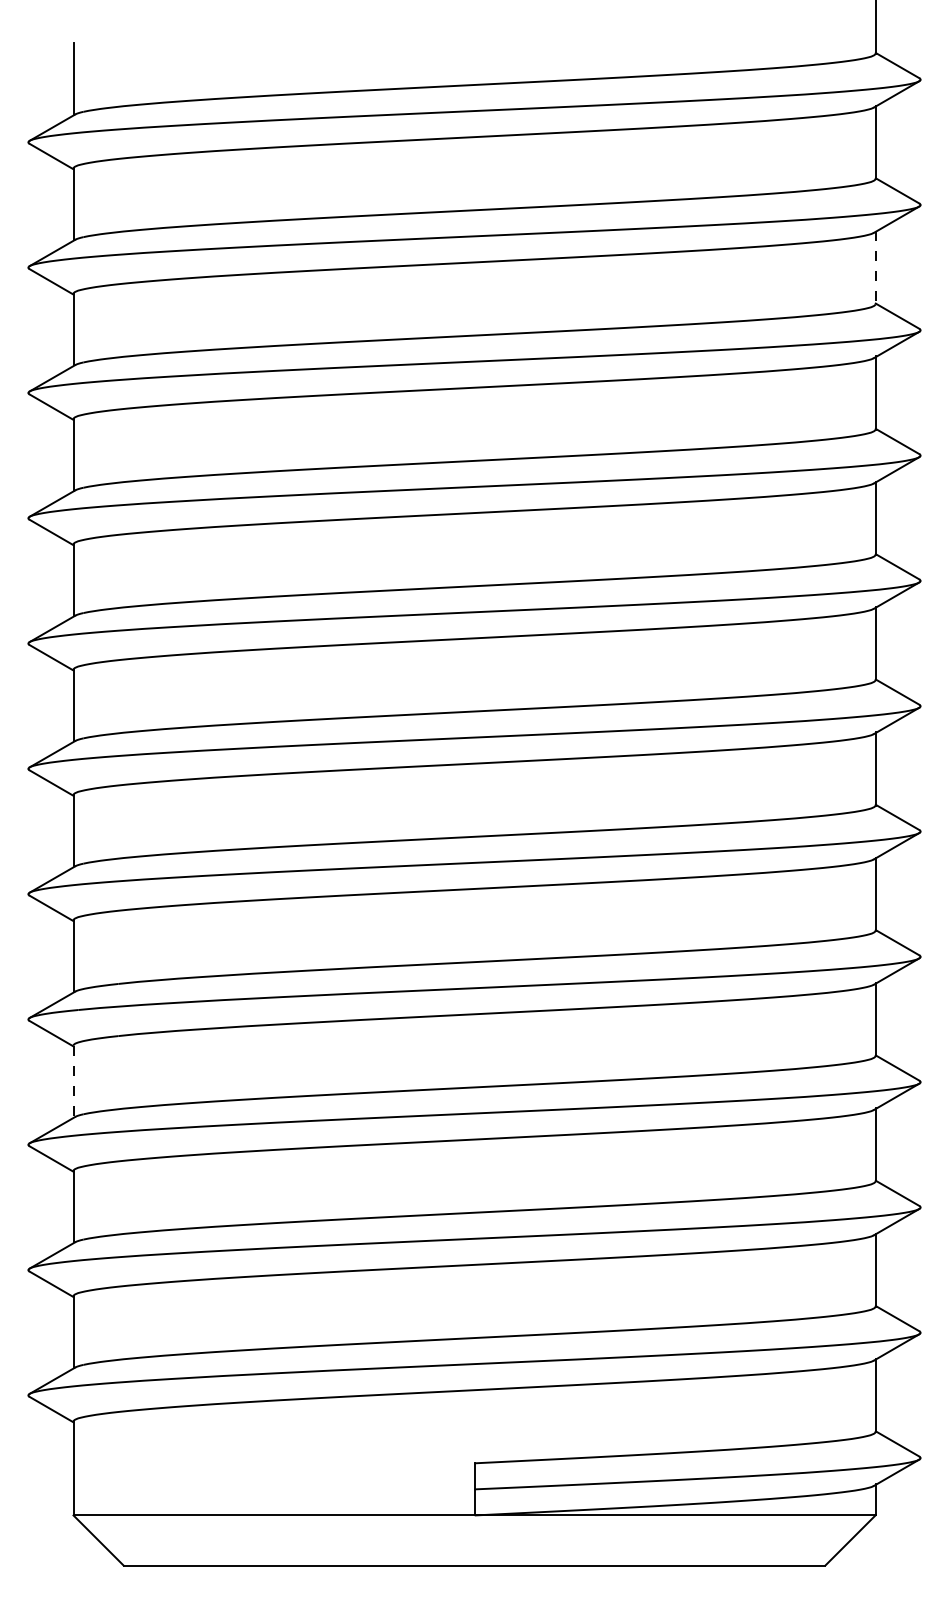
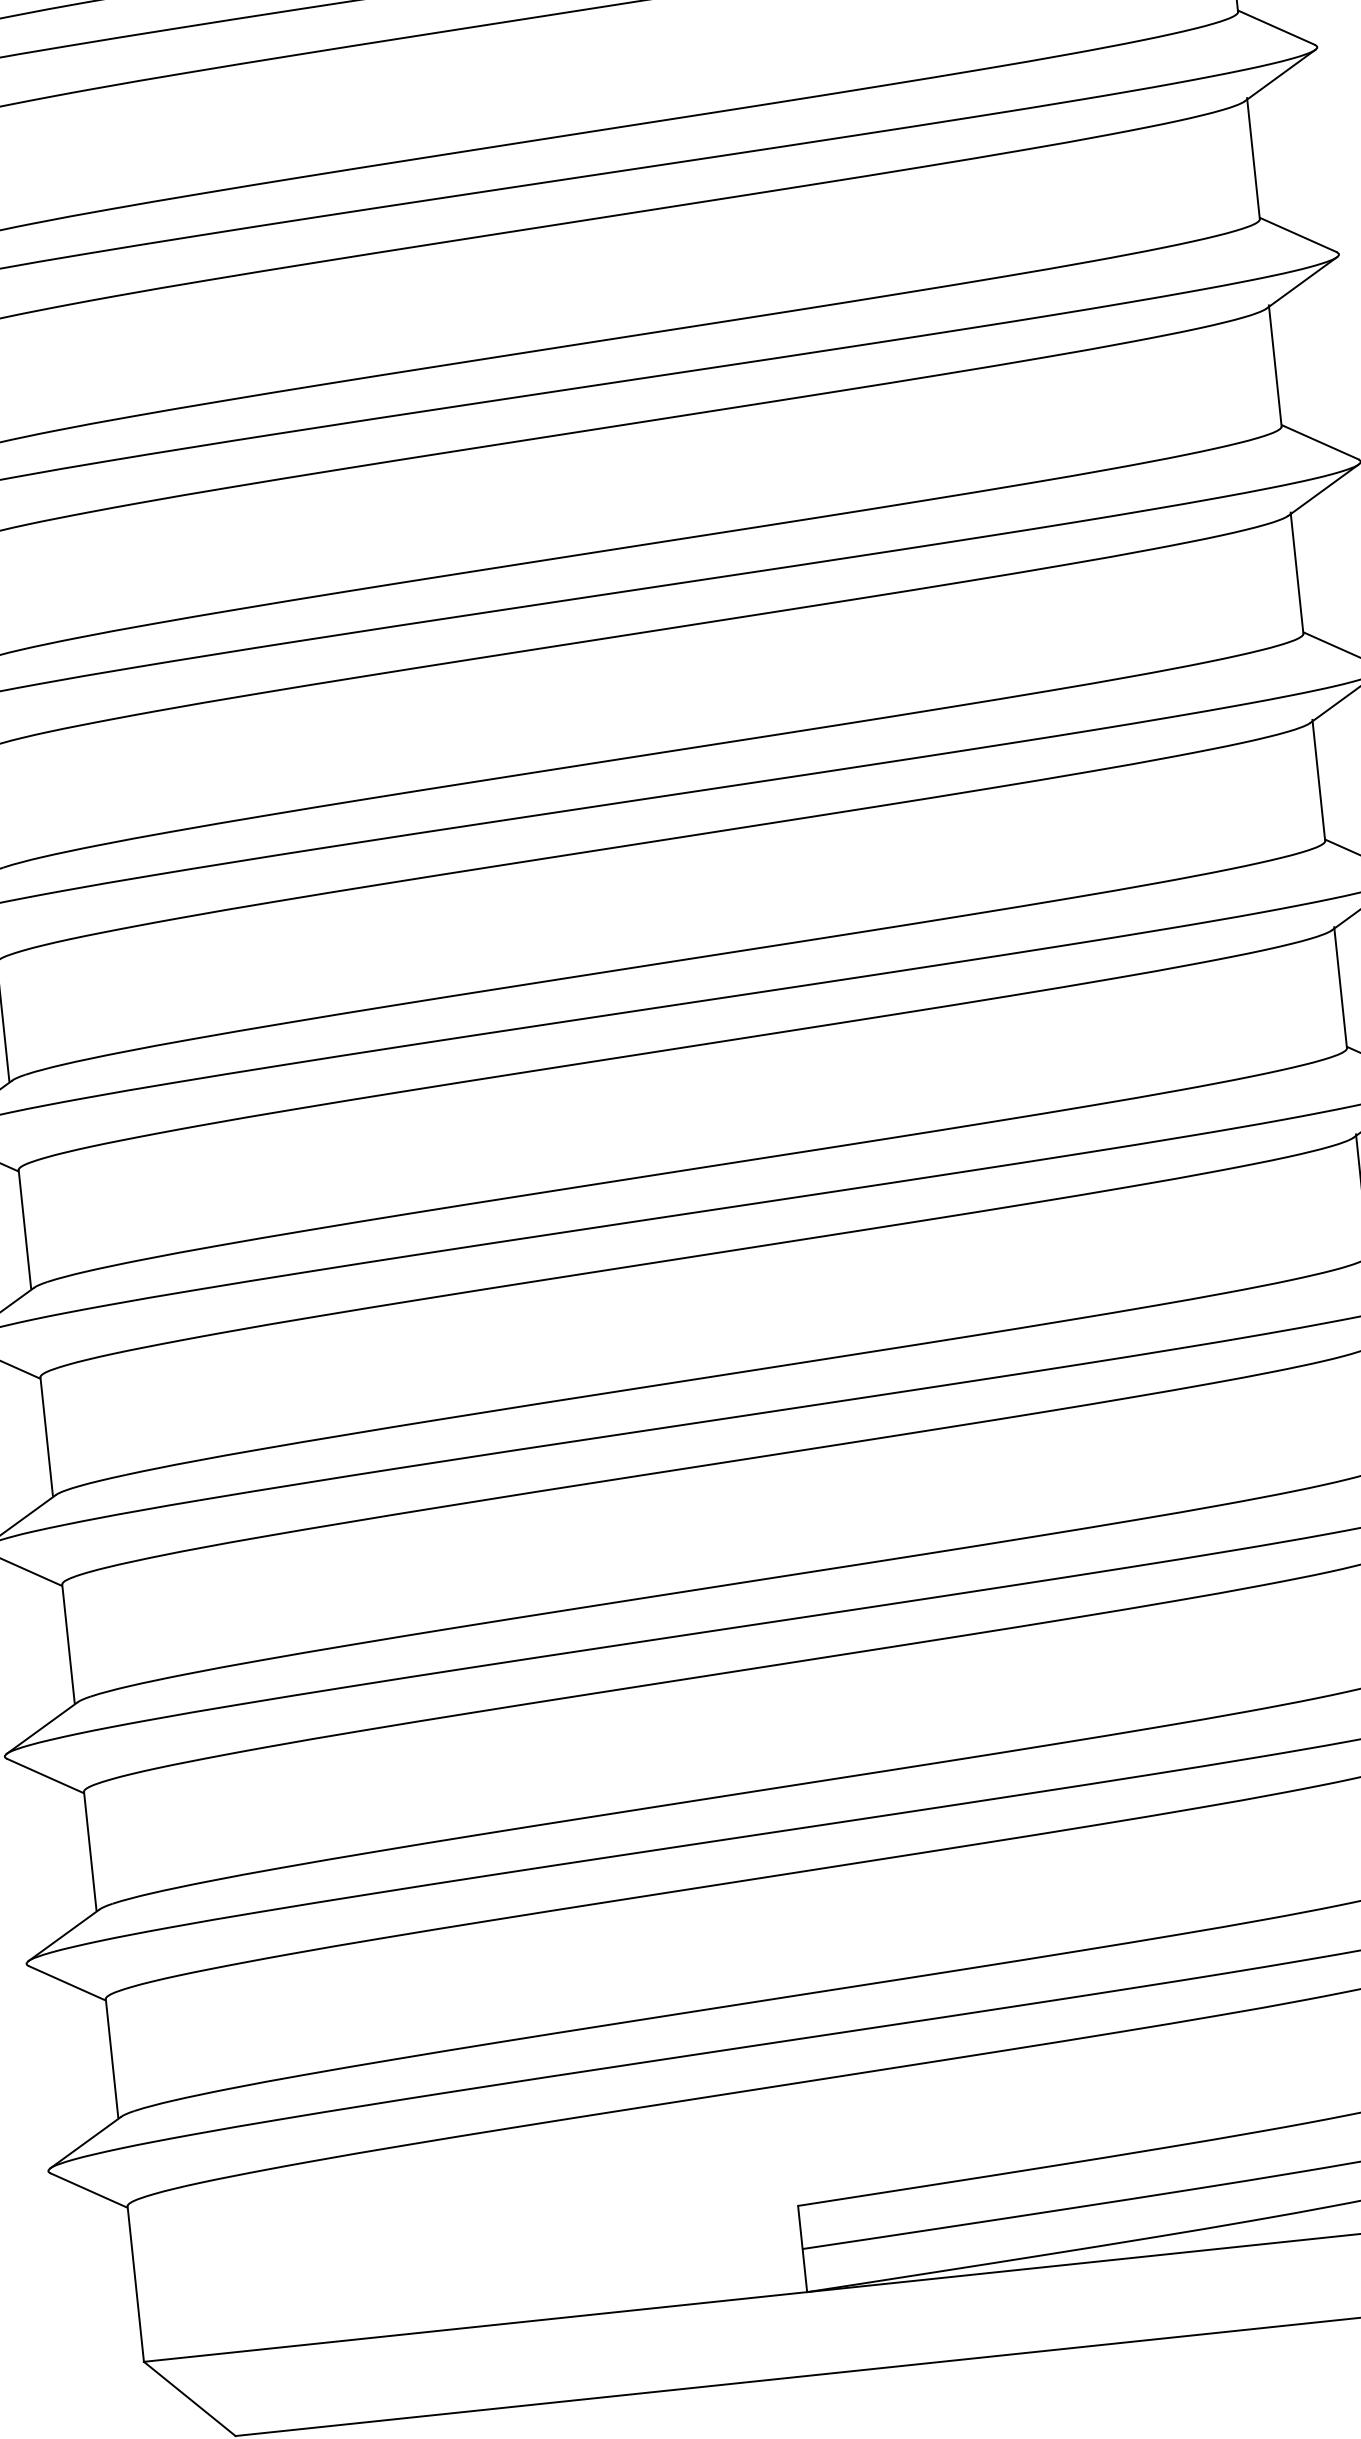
line: (875, 267) -> (1253, 158), dashed -> solid
line: (73, 1081) -> (68, 1644), dashed -> solid

